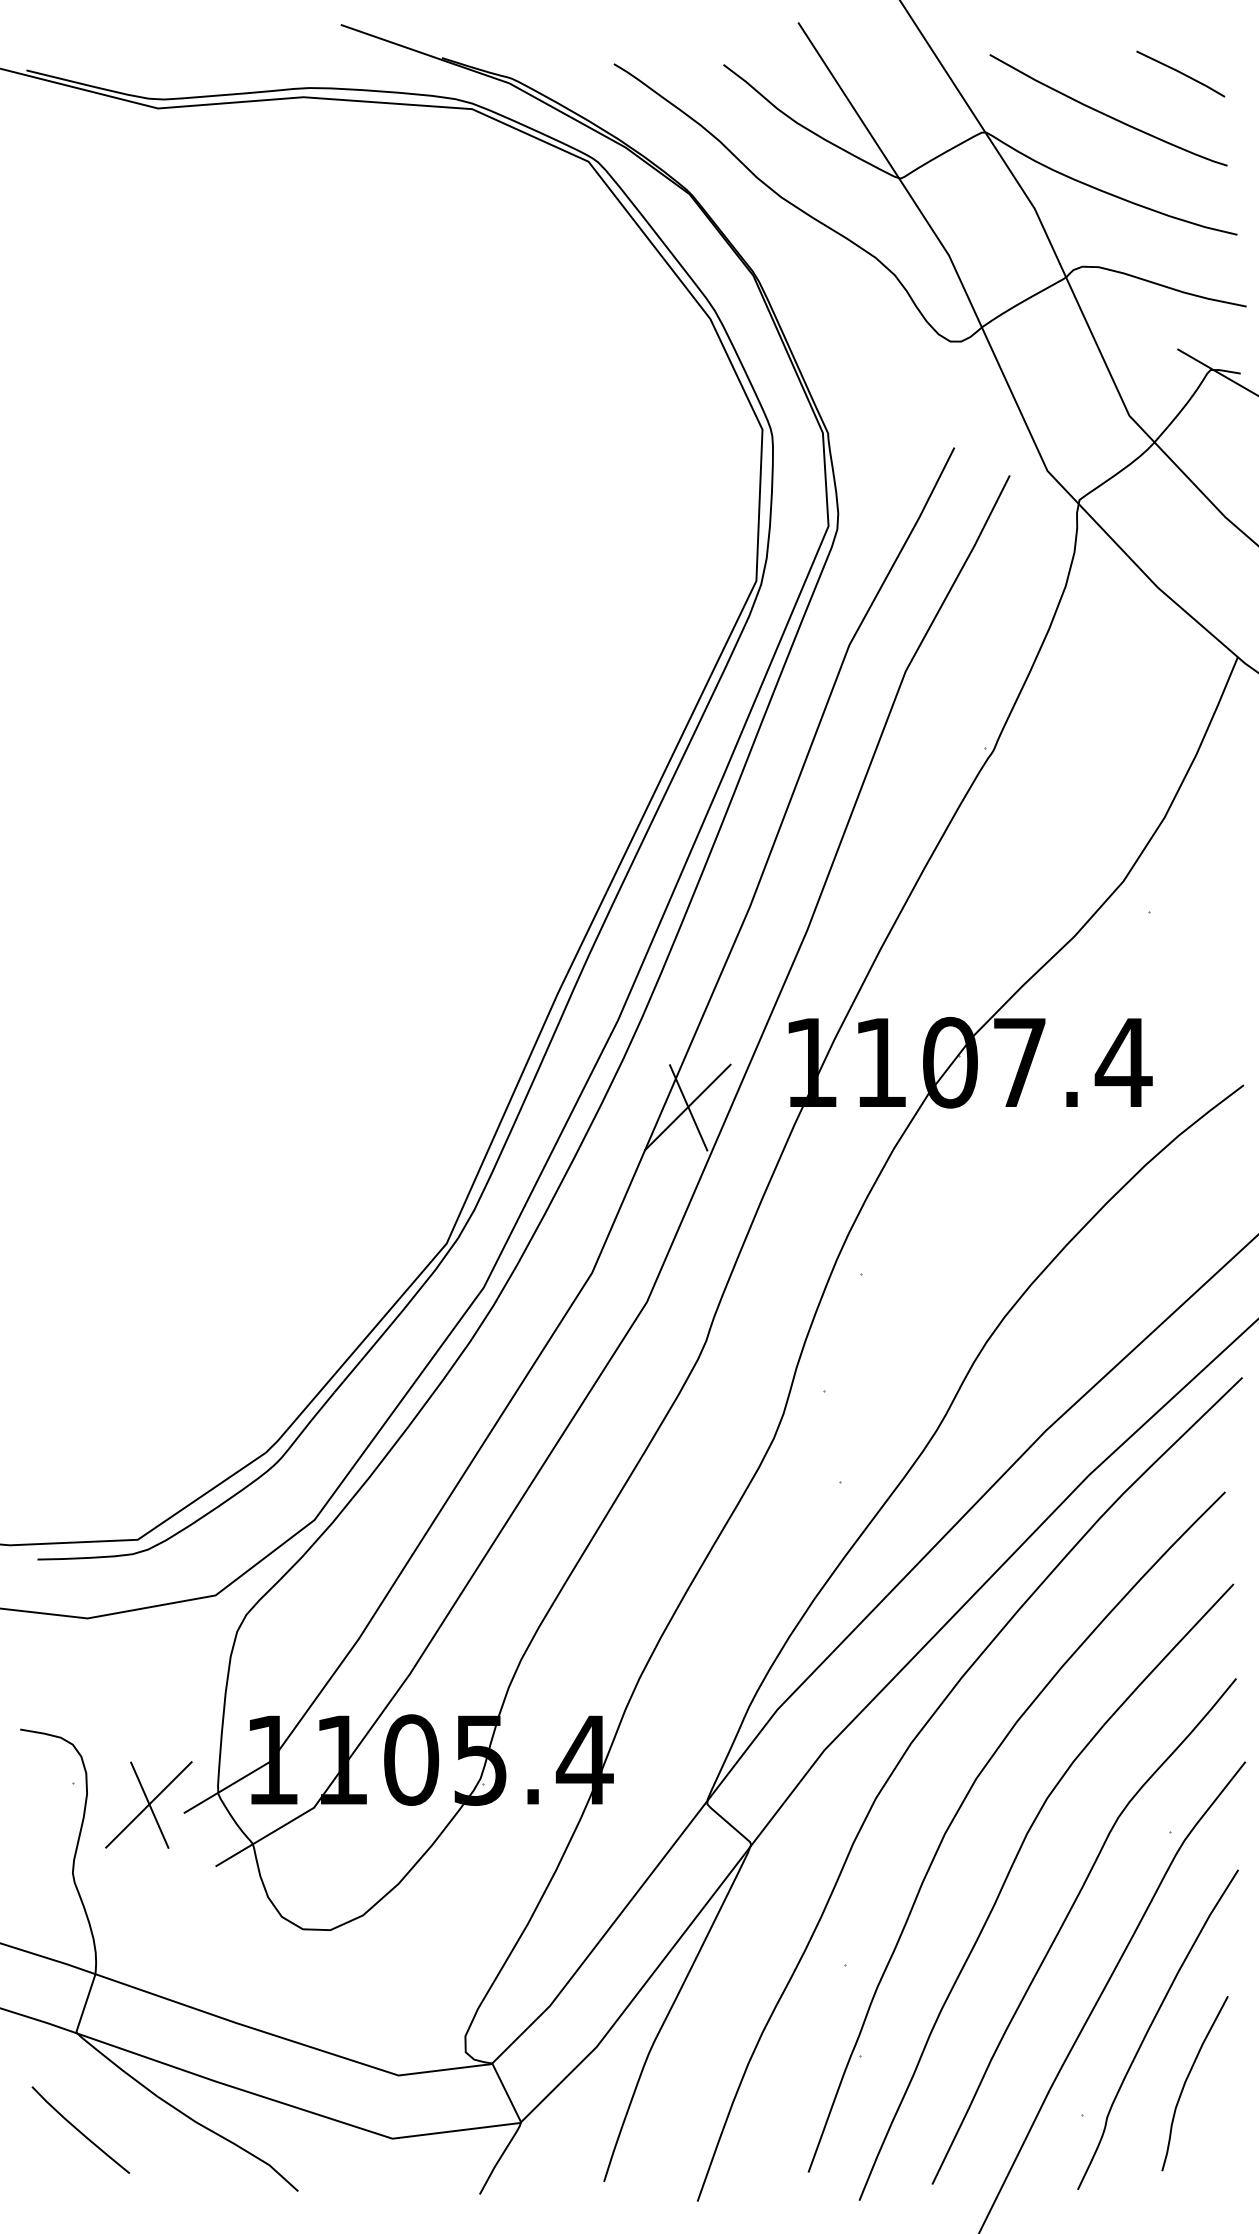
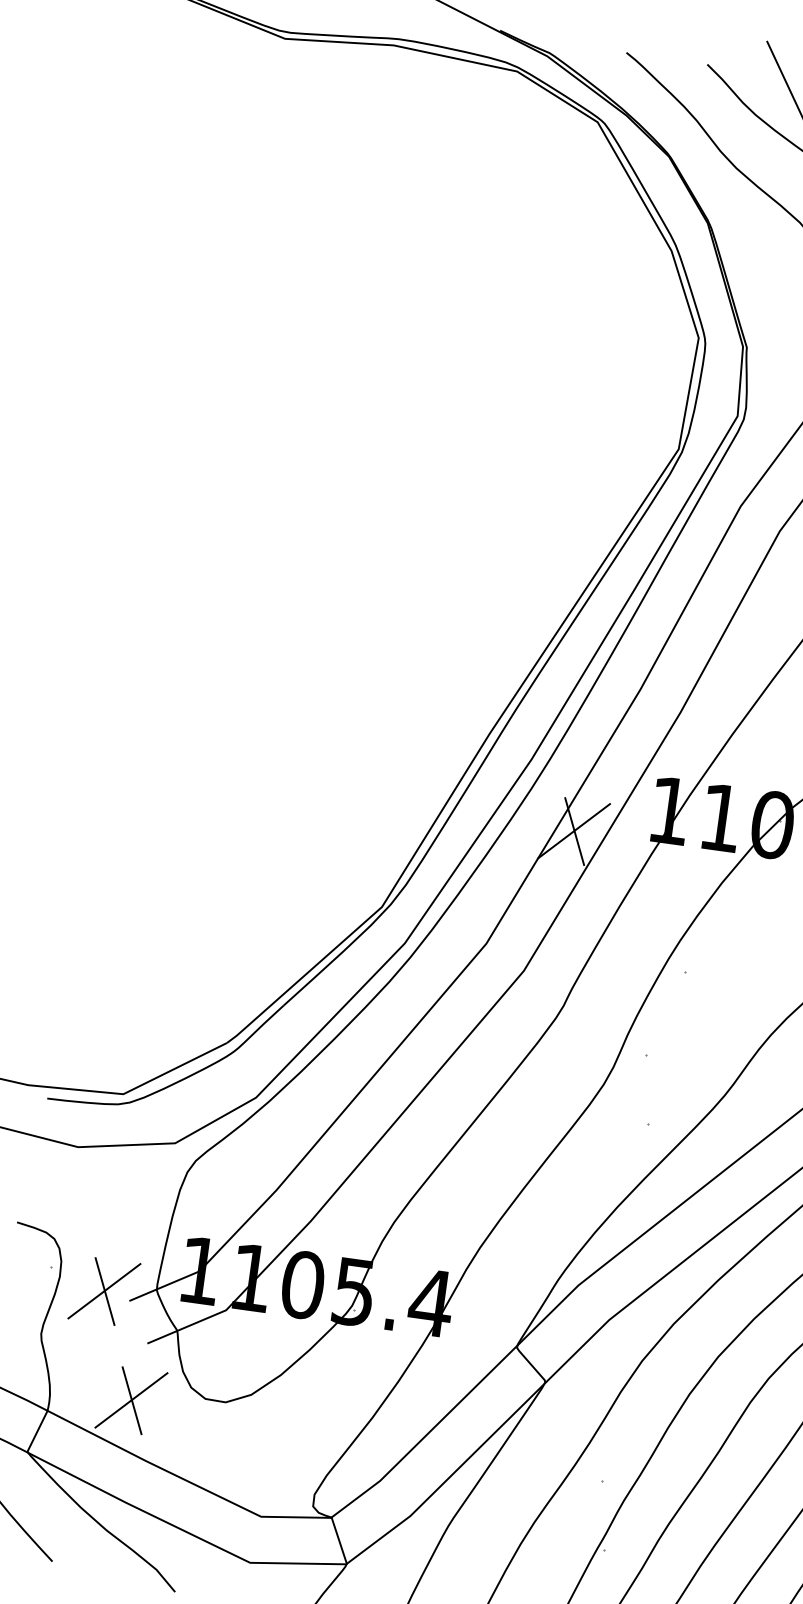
part: (204, 1944) -> (131, 1400), added

